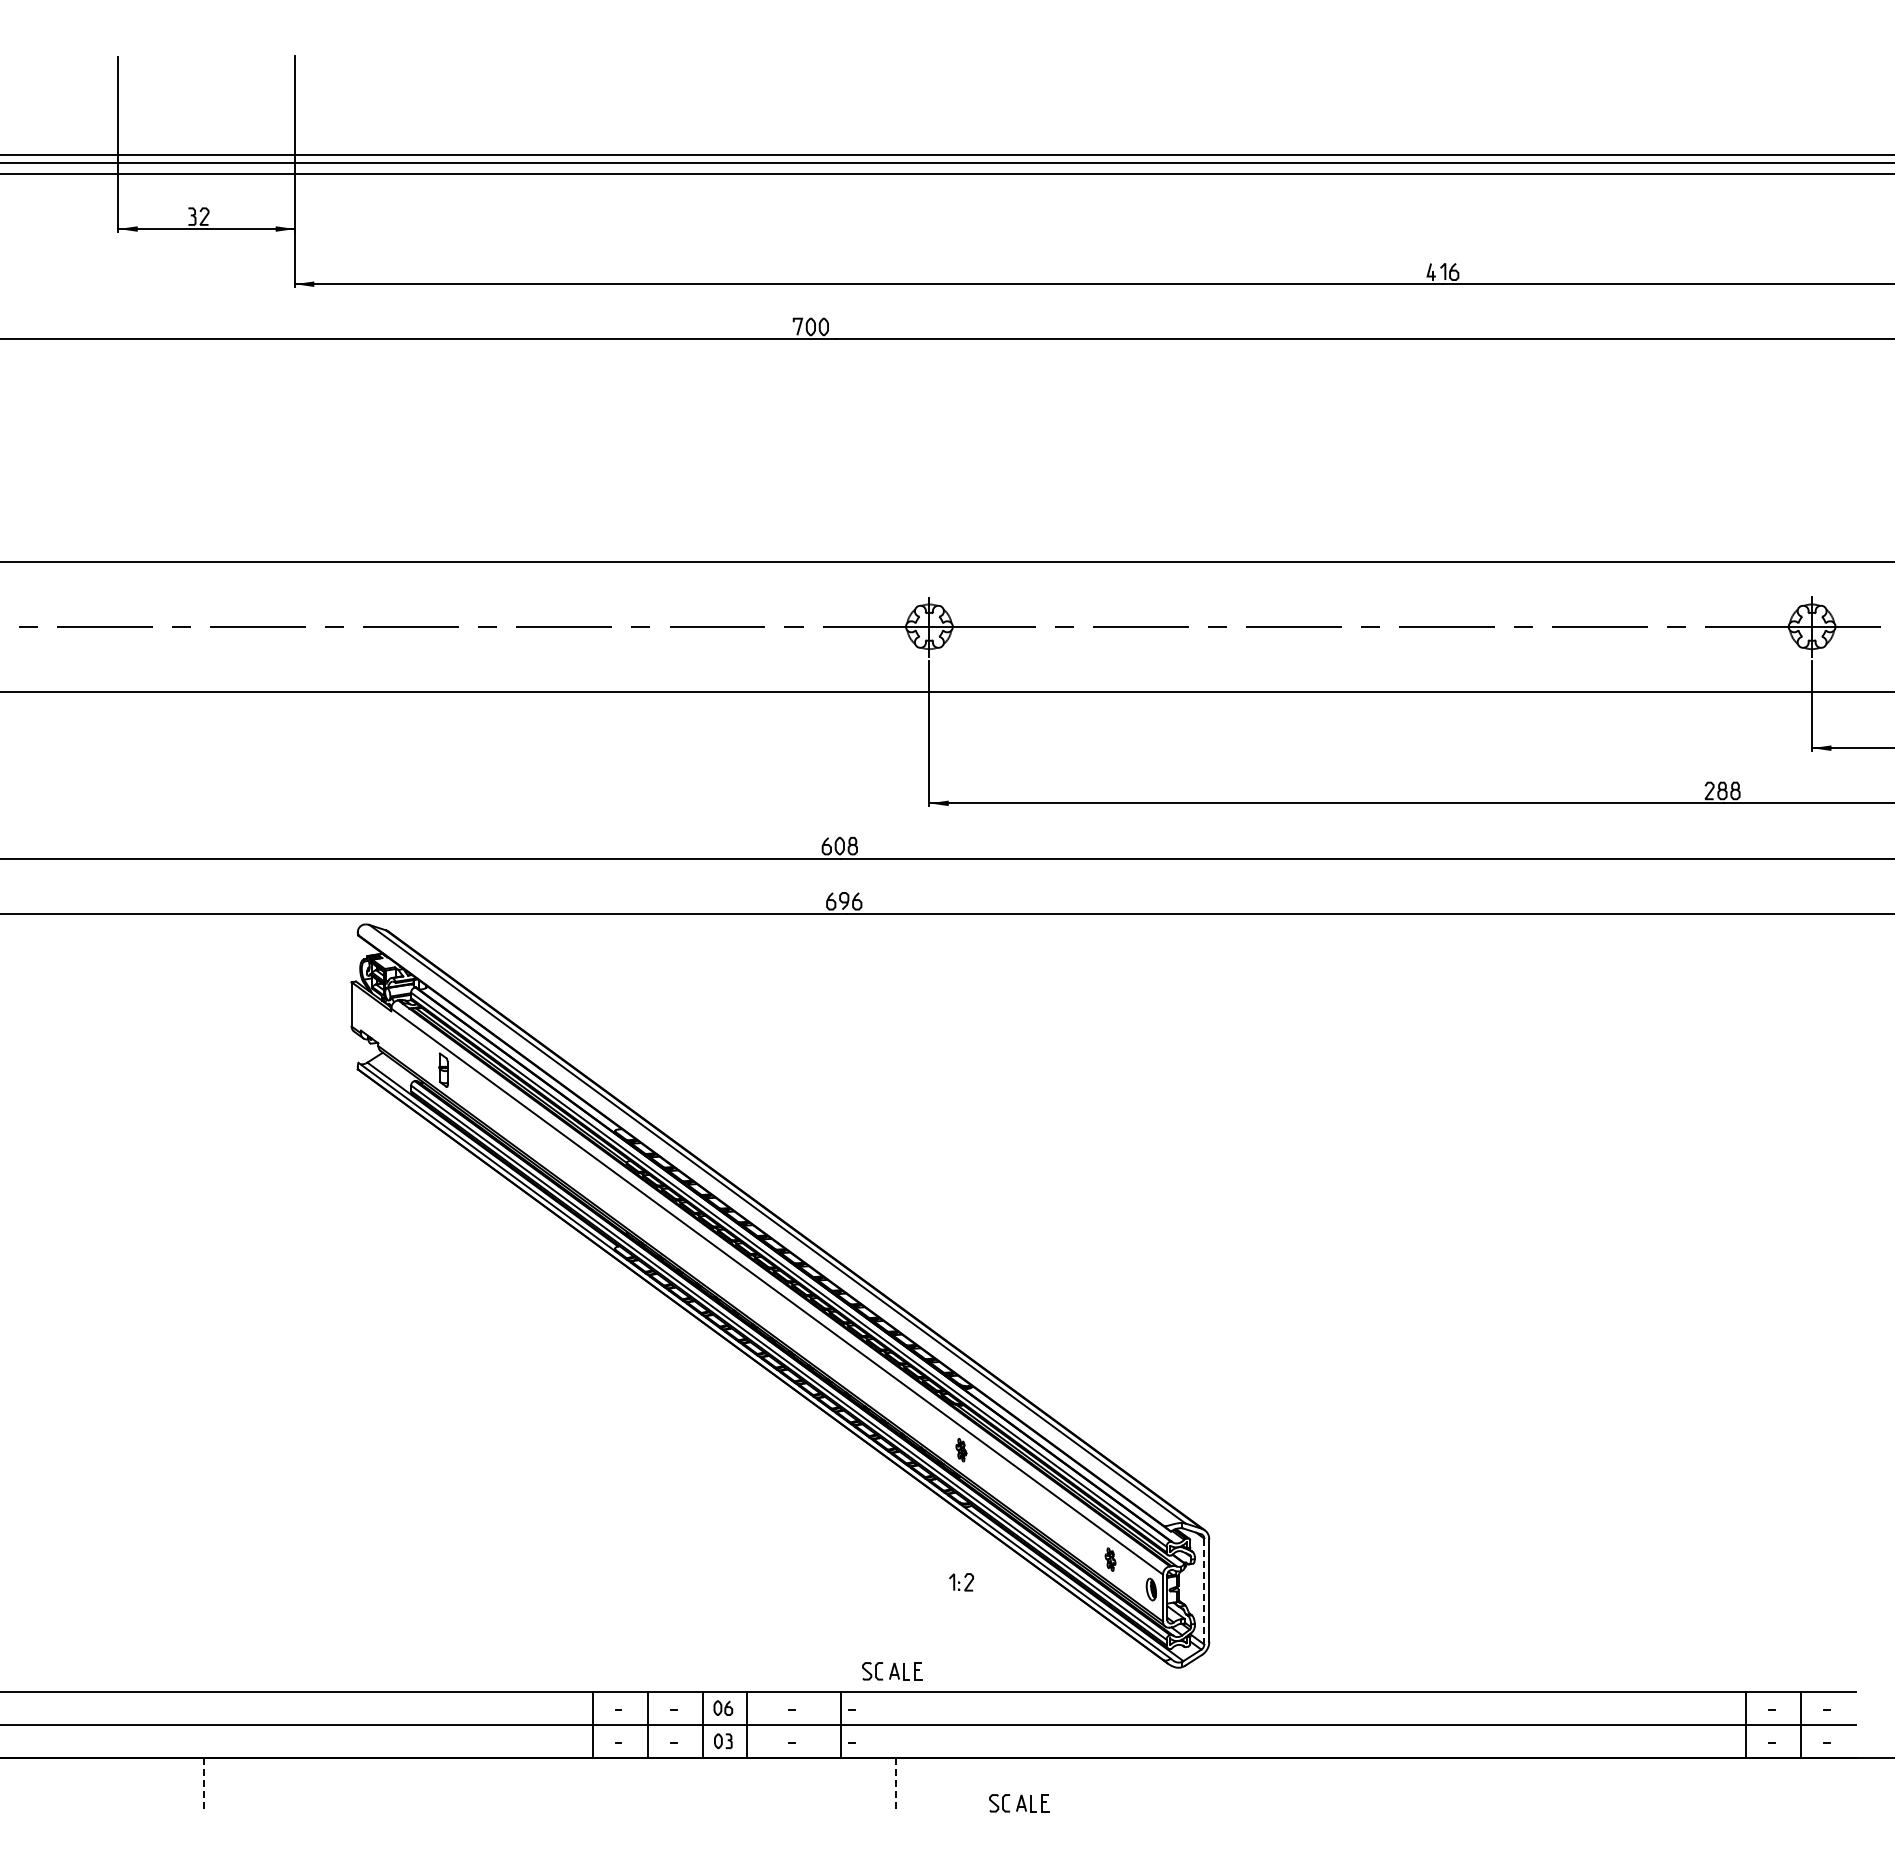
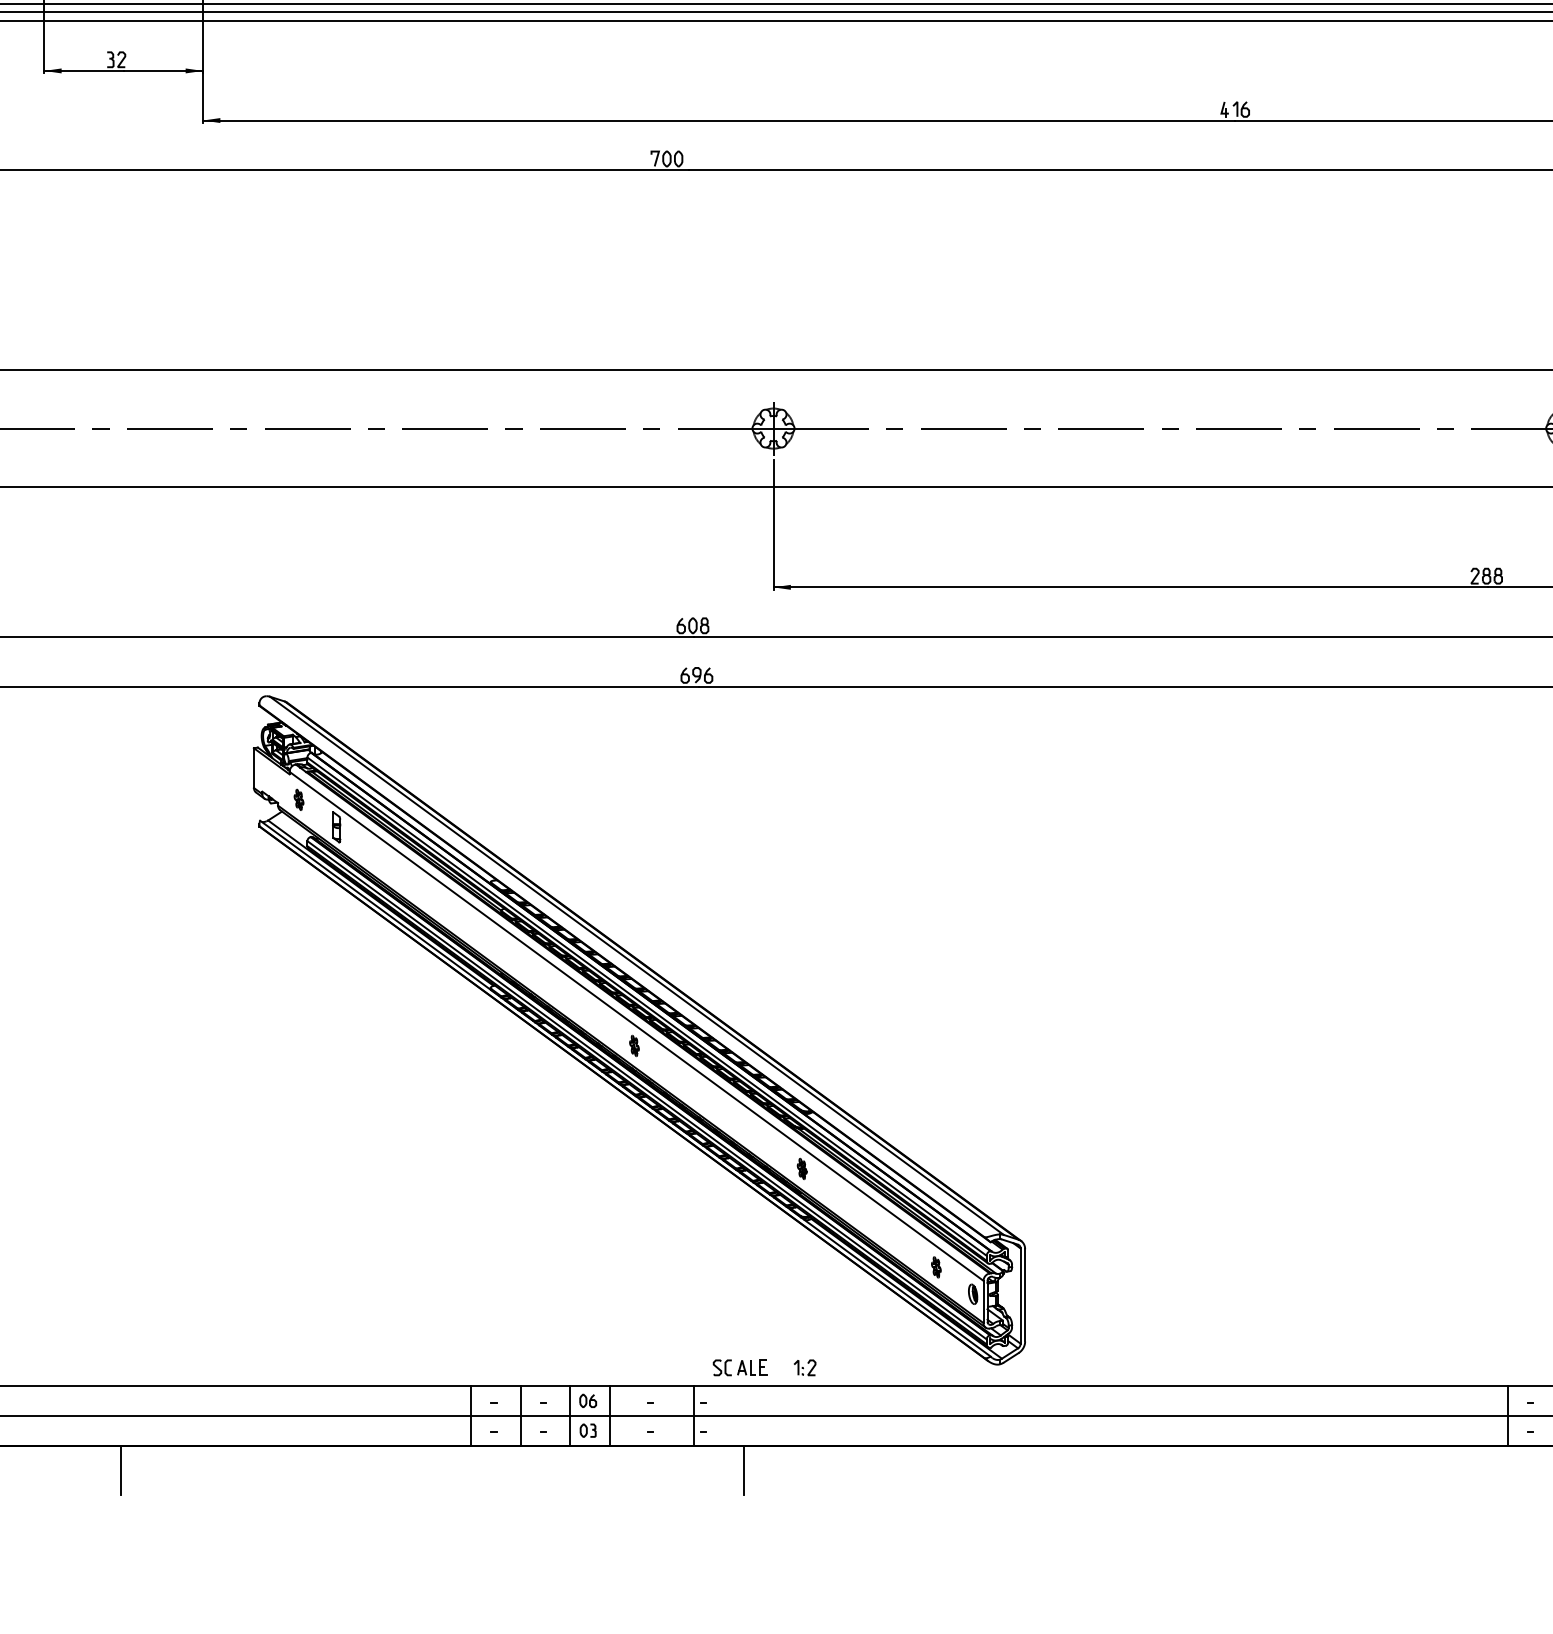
part: (401, 1039) -> (298, 799), added
part: (774, 1313) -> (634, 1046), added
part: (961, 1582) -> (805, 1367), moved
line: (1204, 1591) -> (1020, 1296), dashed -> solid
line: (203, 1785) -> (120, 1470), dashed -> solid
line: (896, 1785) -> (743, 1470), dashed -> solid
part: (1019, 1803) -> (854, 1486), removed

